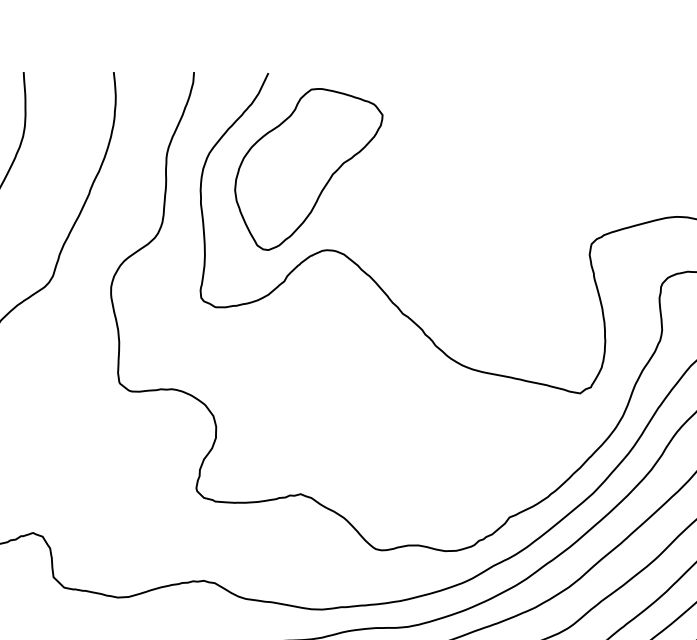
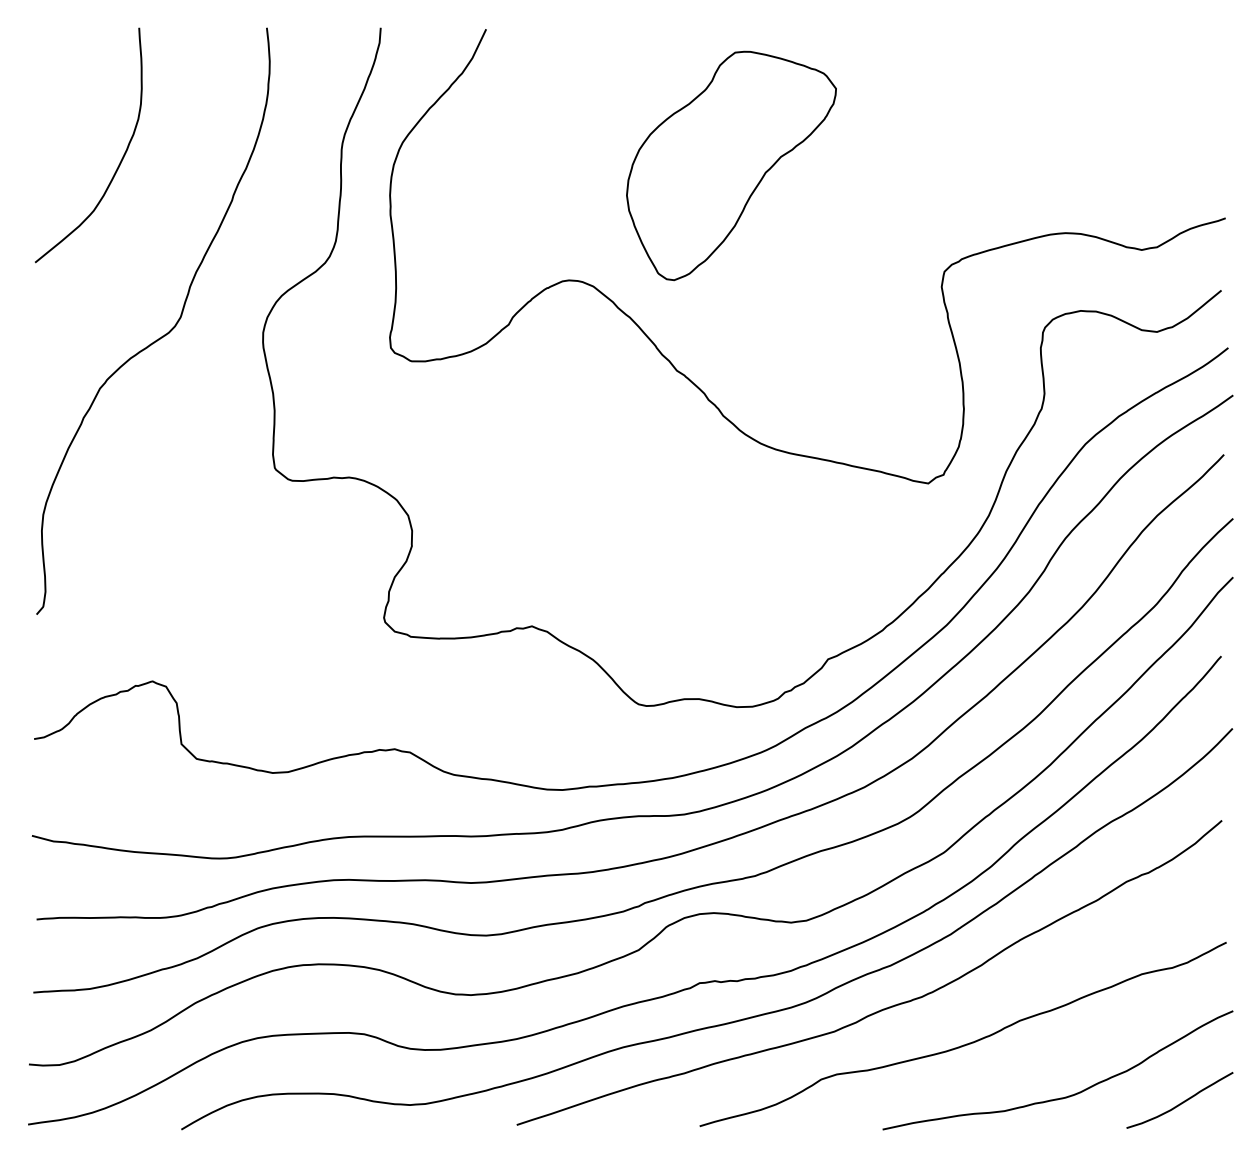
part: (308, 169) -> (731, 165), moved

